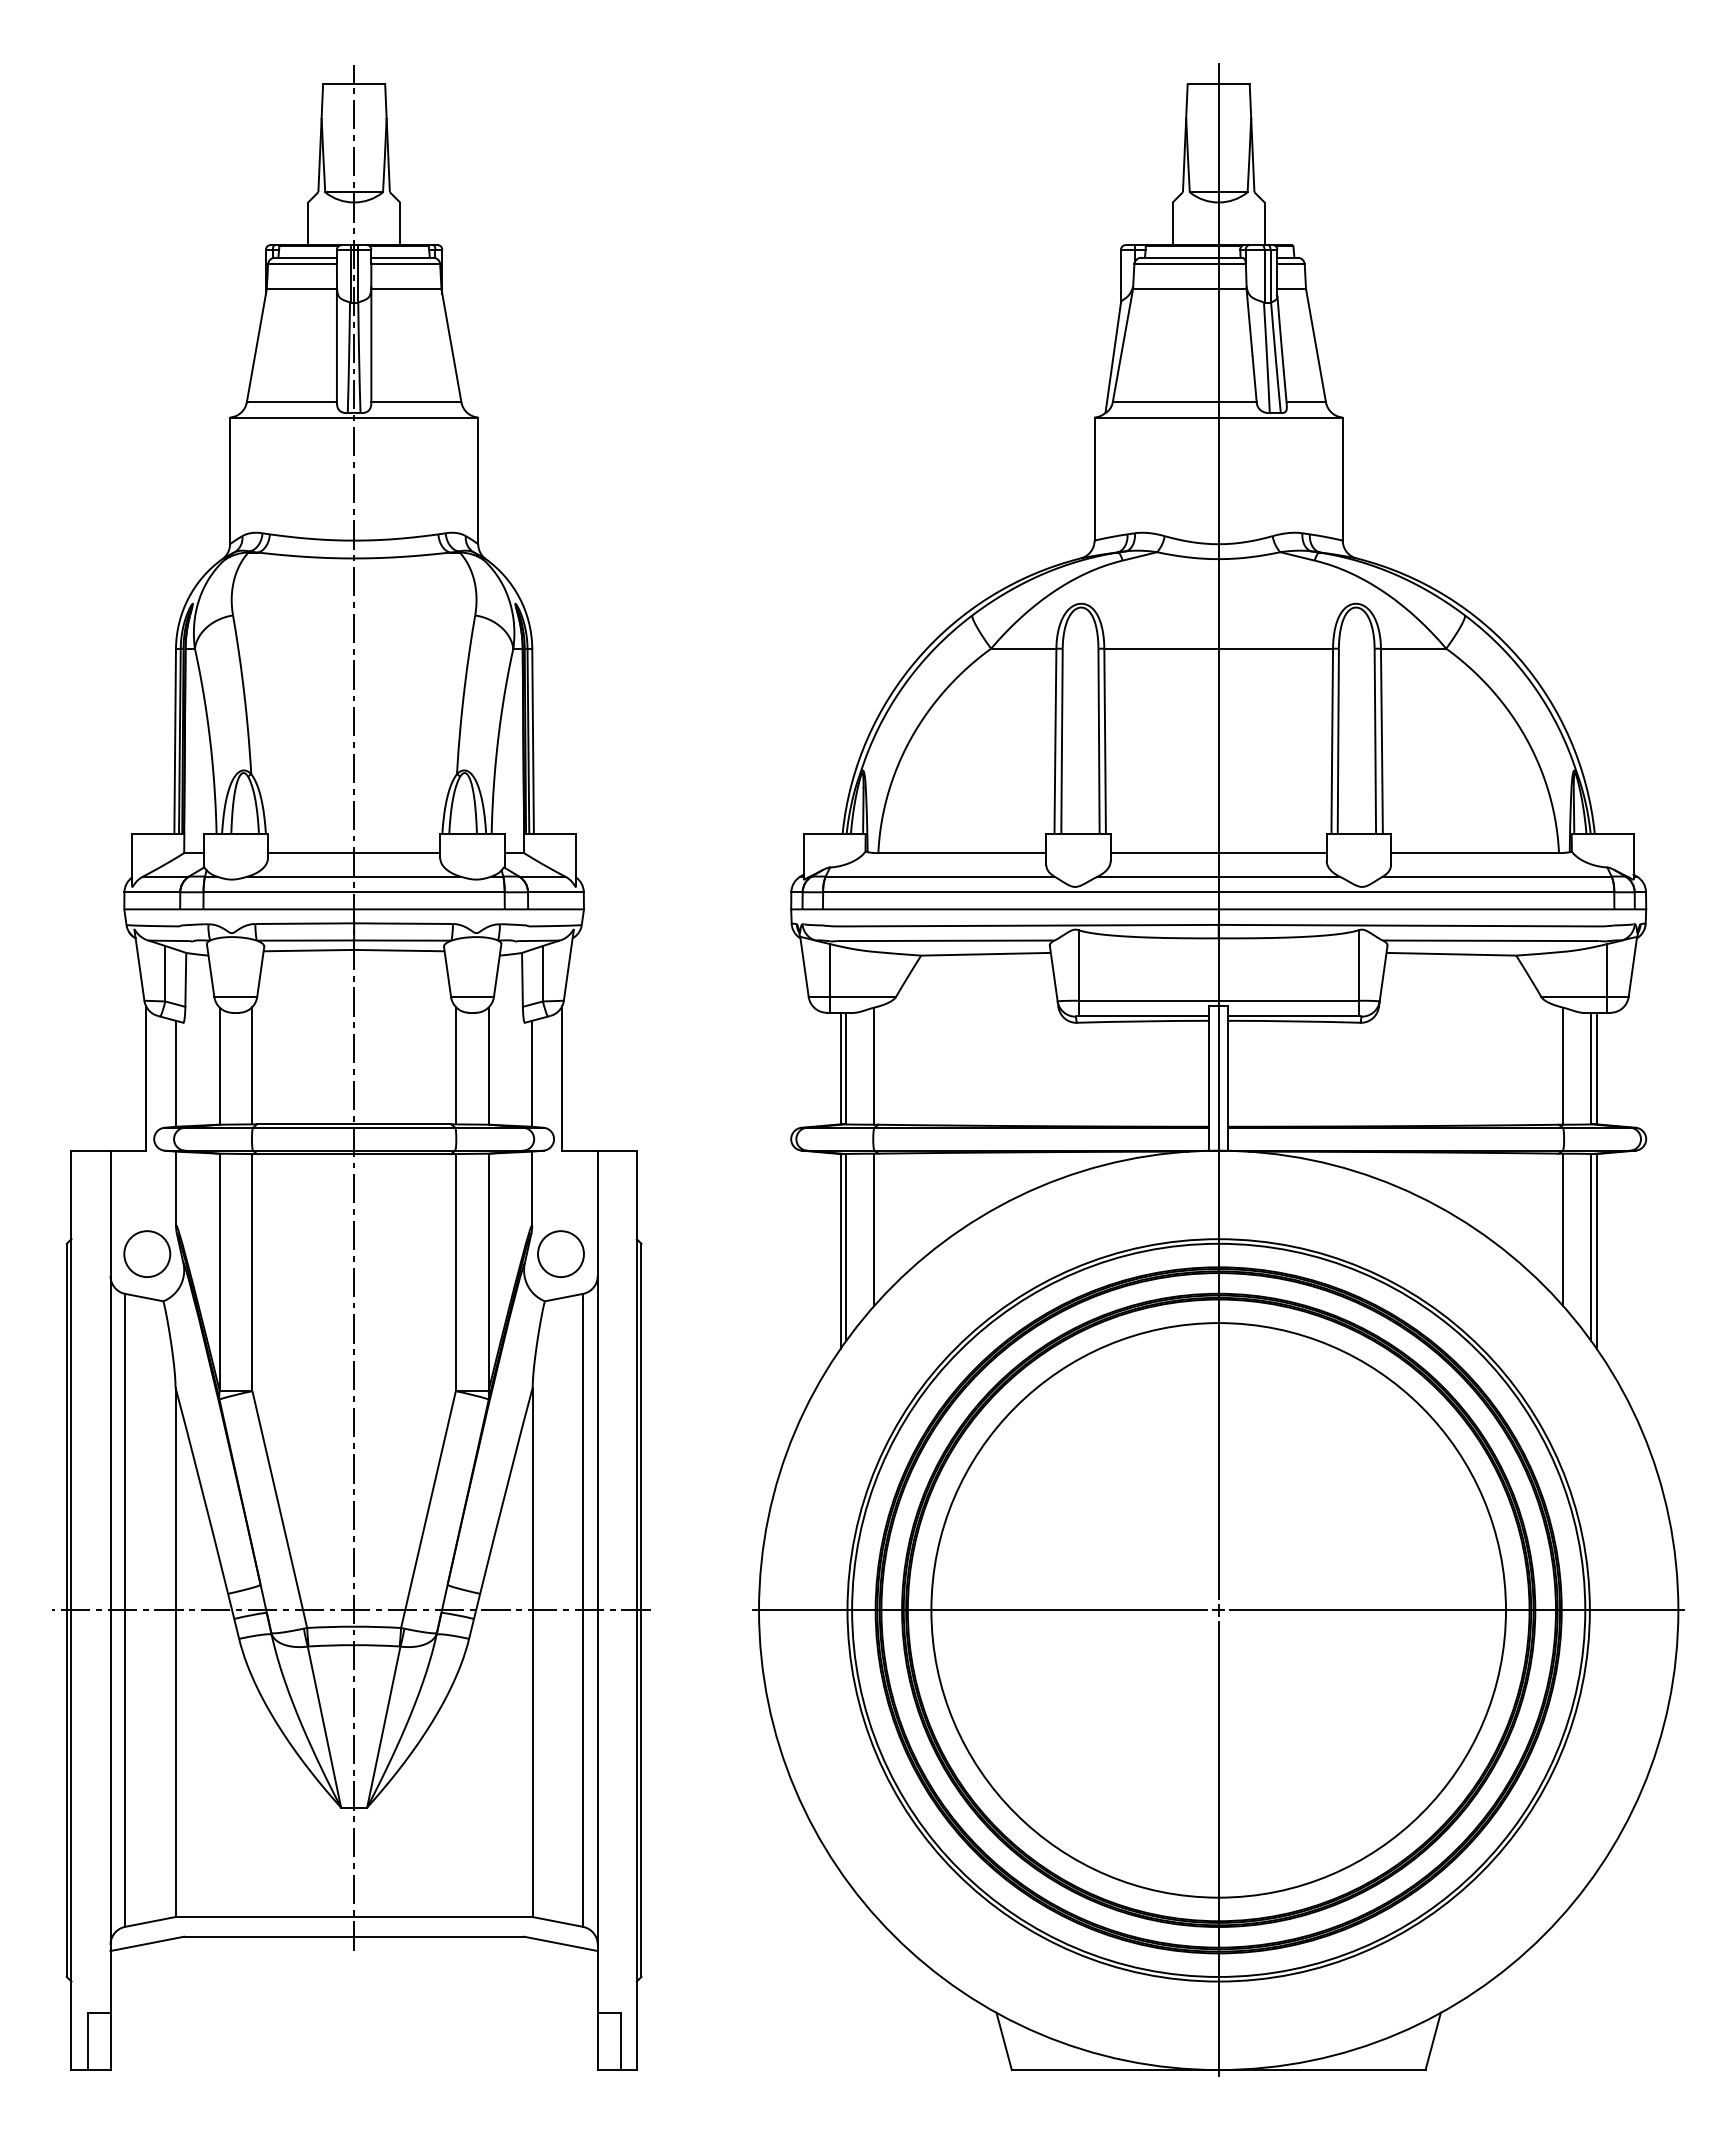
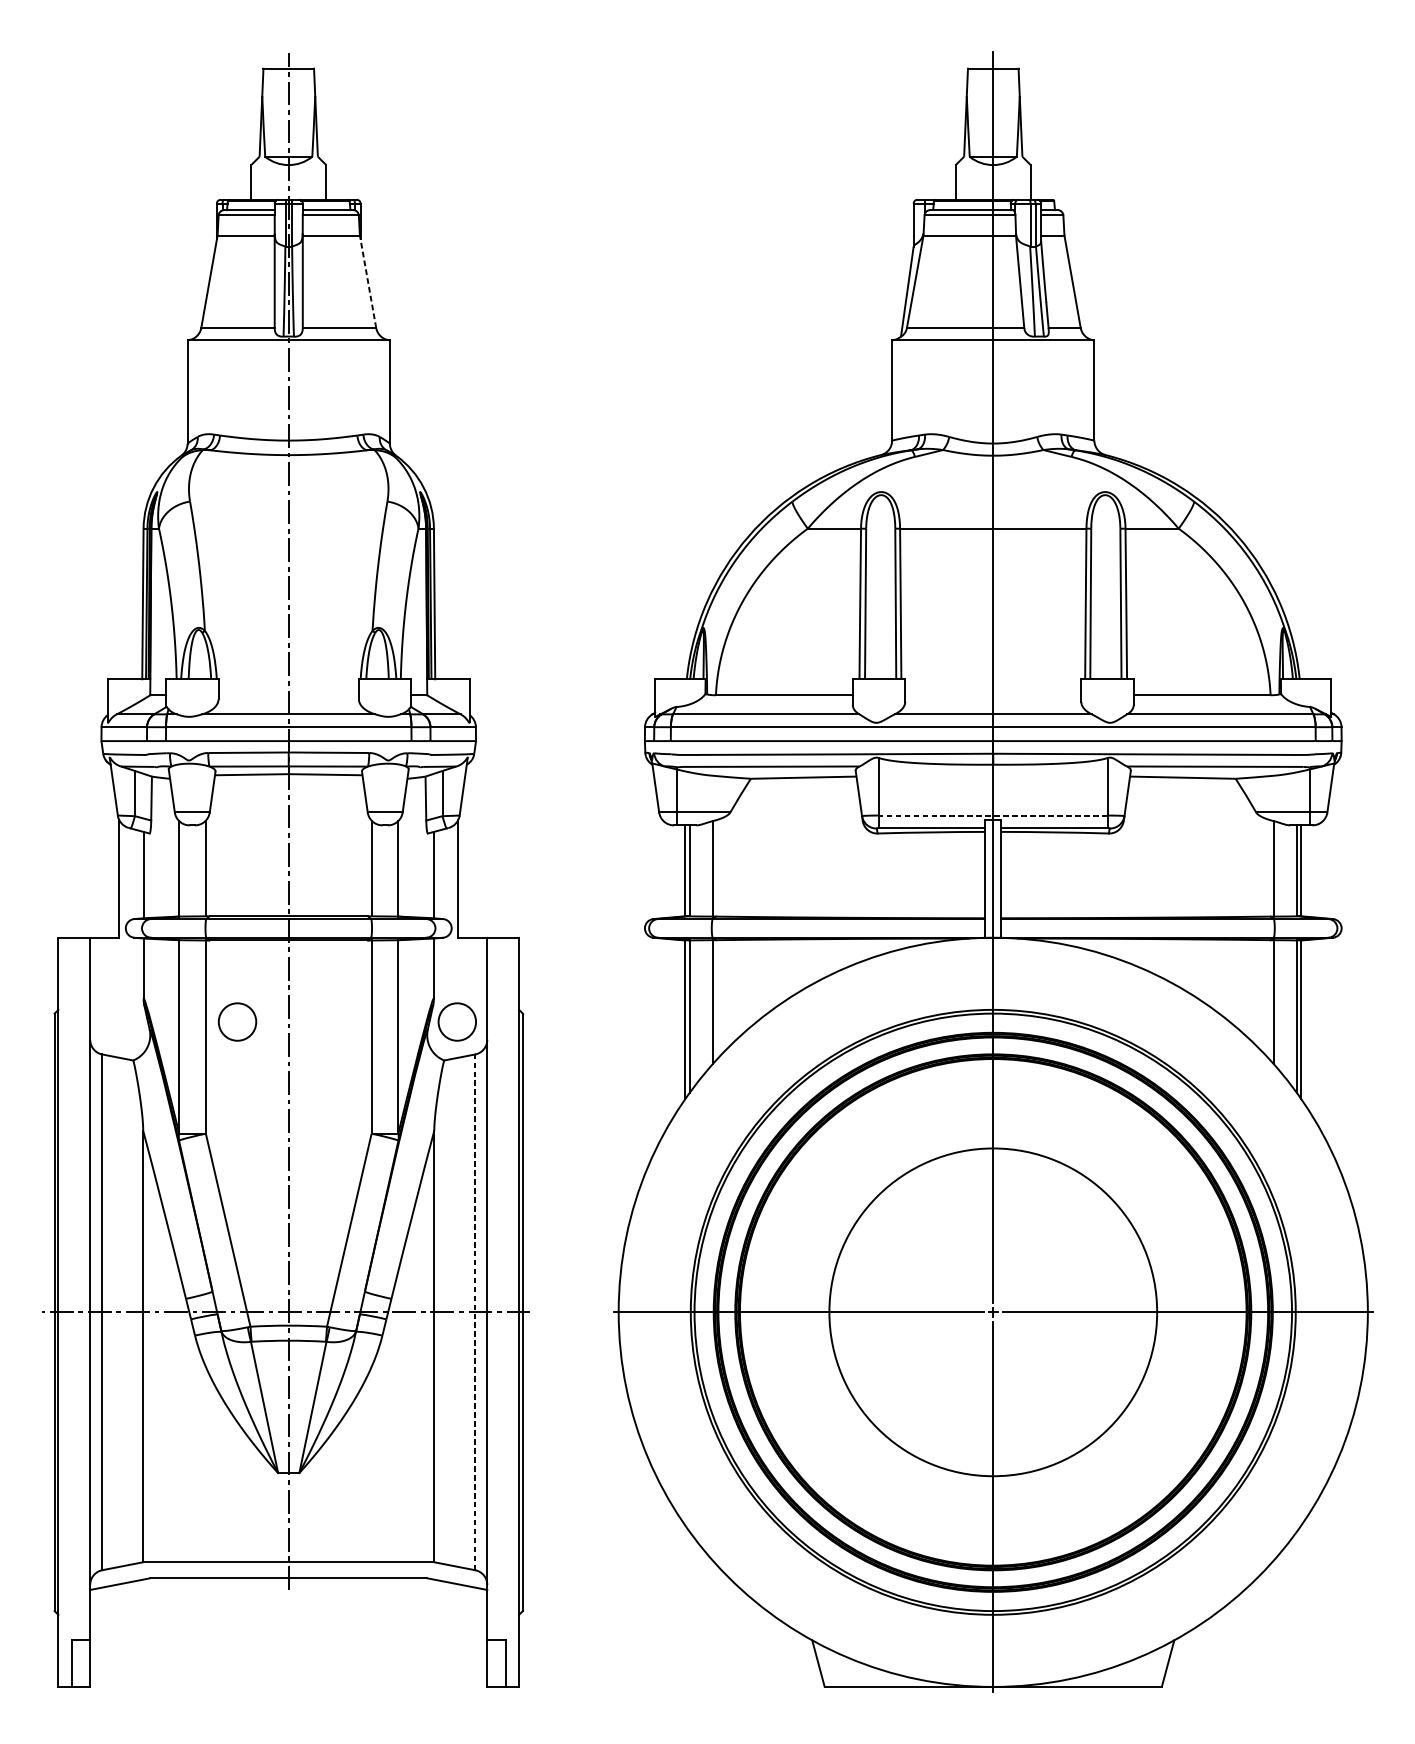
line: (451, 345) -> (368, 281), solid -> dashed
line: (353, 853) -> (288, 695), removed
line: (1218, 853) -> (993, 695), removed
line: (1218, 1000) -> (993, 815), solid -> dashed
circle: (147, 1253) -> (237, 1021), moved
line: (582, 1609) -> (474, 1311), solid -> dashed
circle: (1218, 1610) -> (993, 1312), size x0.7

